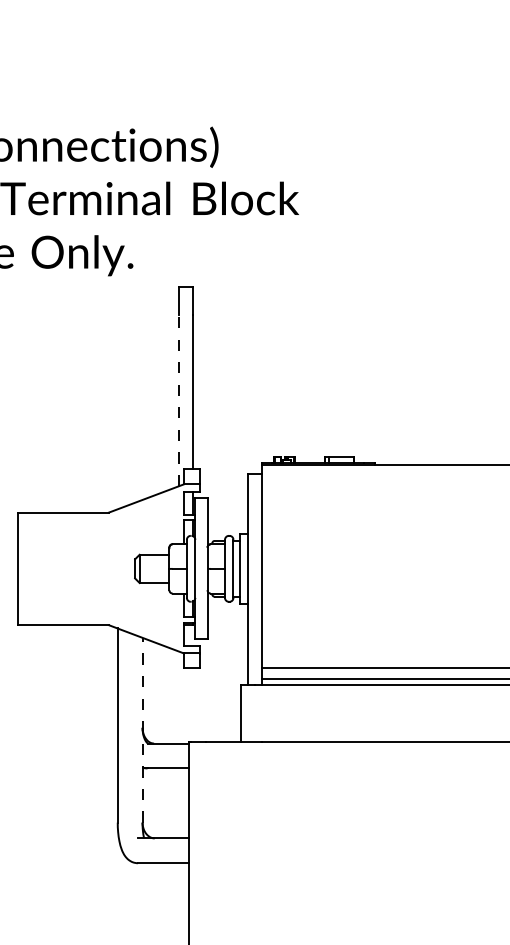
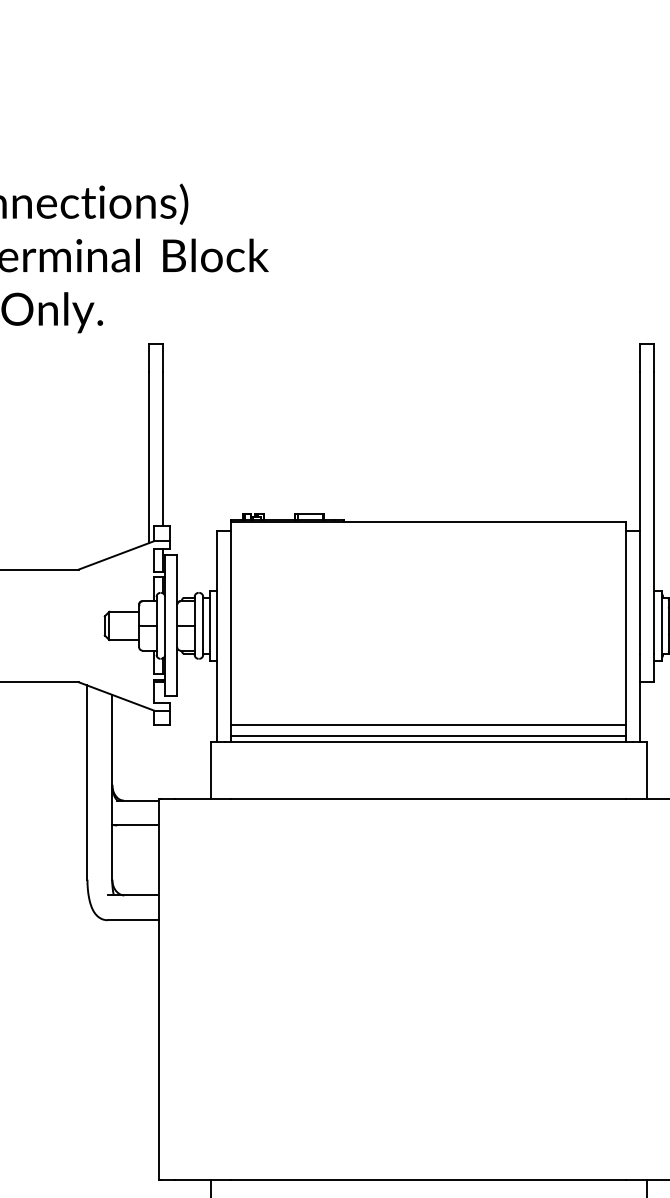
line: (179, 400) -> (149, 457), dashed -> solid
line: (142, 729) -> (112, 786), dashed -> solid

